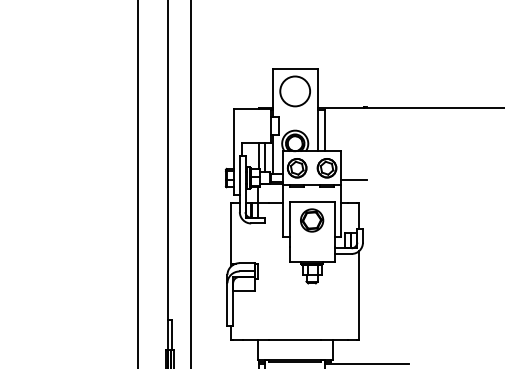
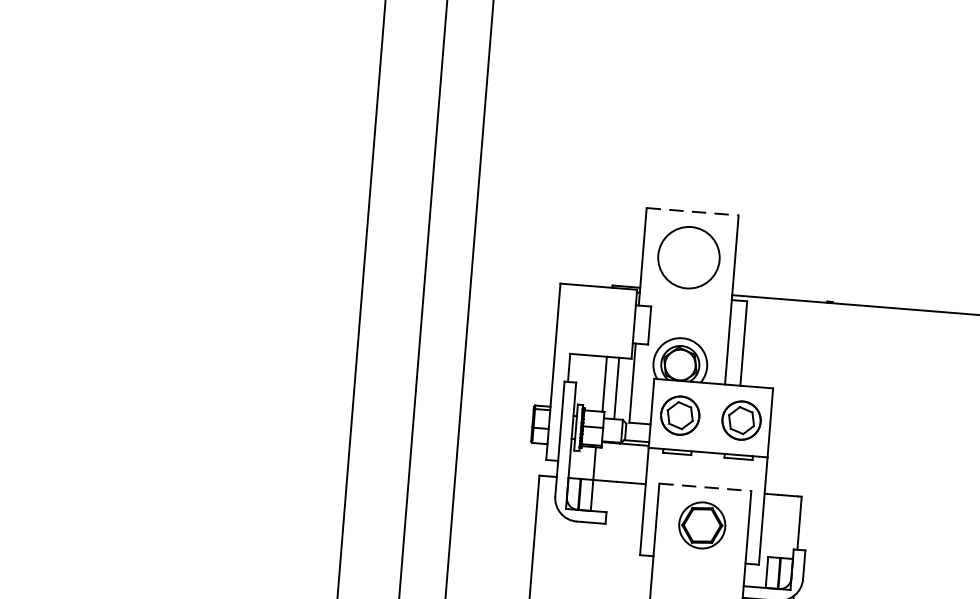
line: (295, 69) -> (693, 212), solid -> dashed
line: (353, 179) -> (794, 448), removed
line: (312, 201) -> (706, 486), solid -> dashed

